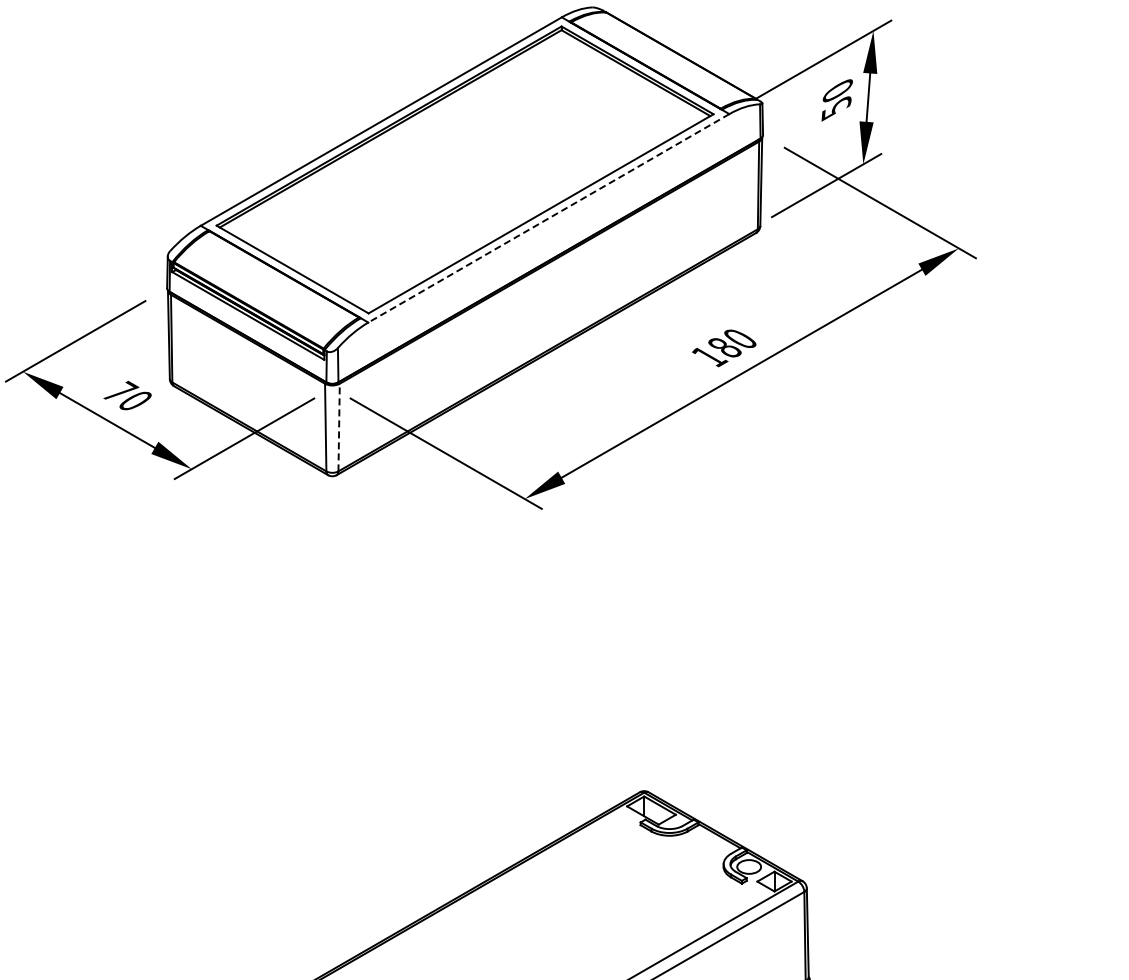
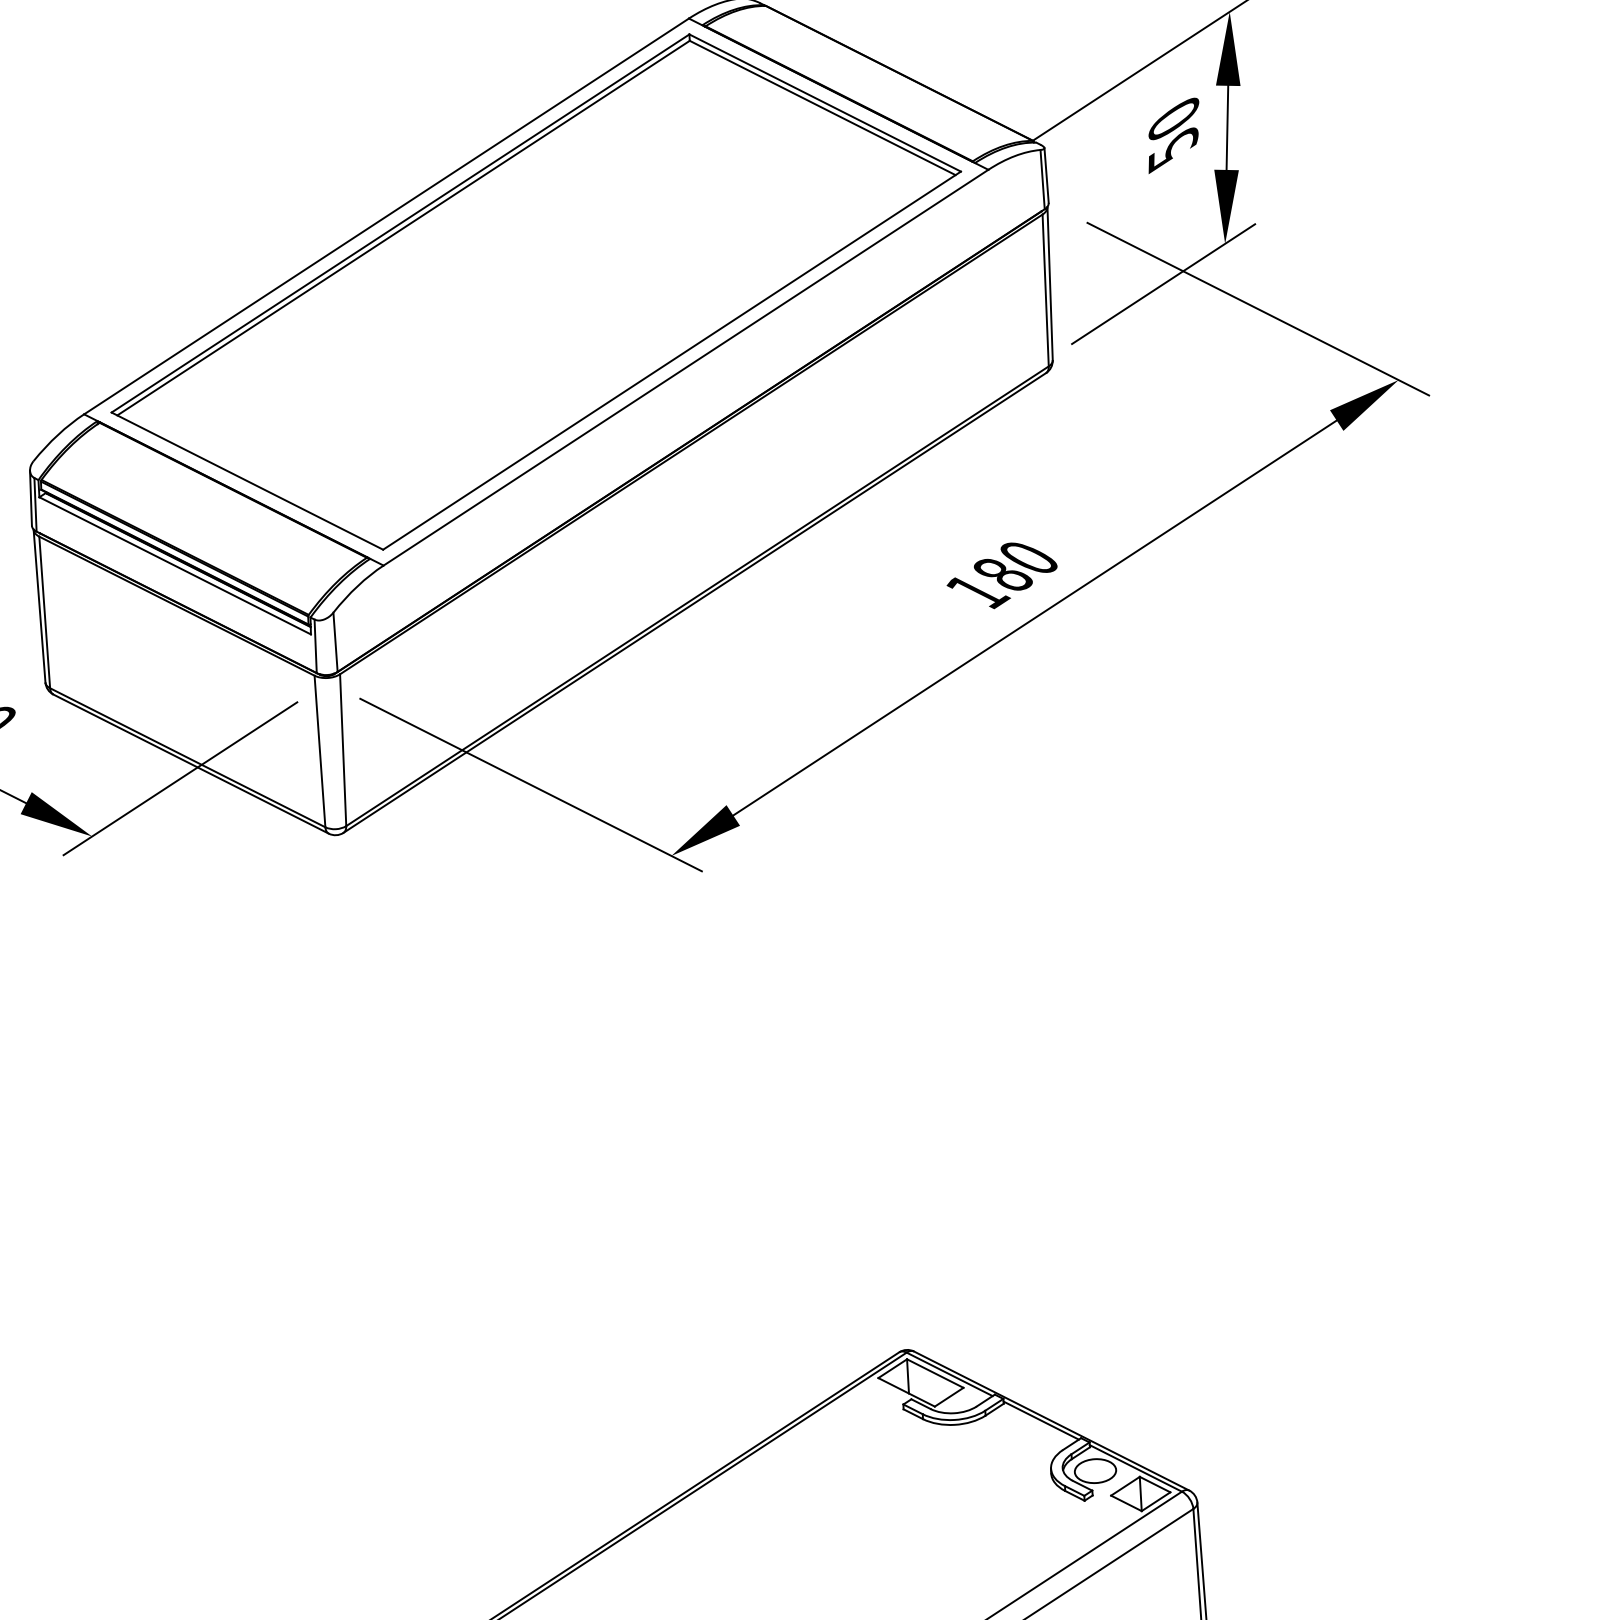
line: (548, 218) -> (685, 368), dashed -> solid
line: (339, 427) -> (343, 750), dashed -> solid

